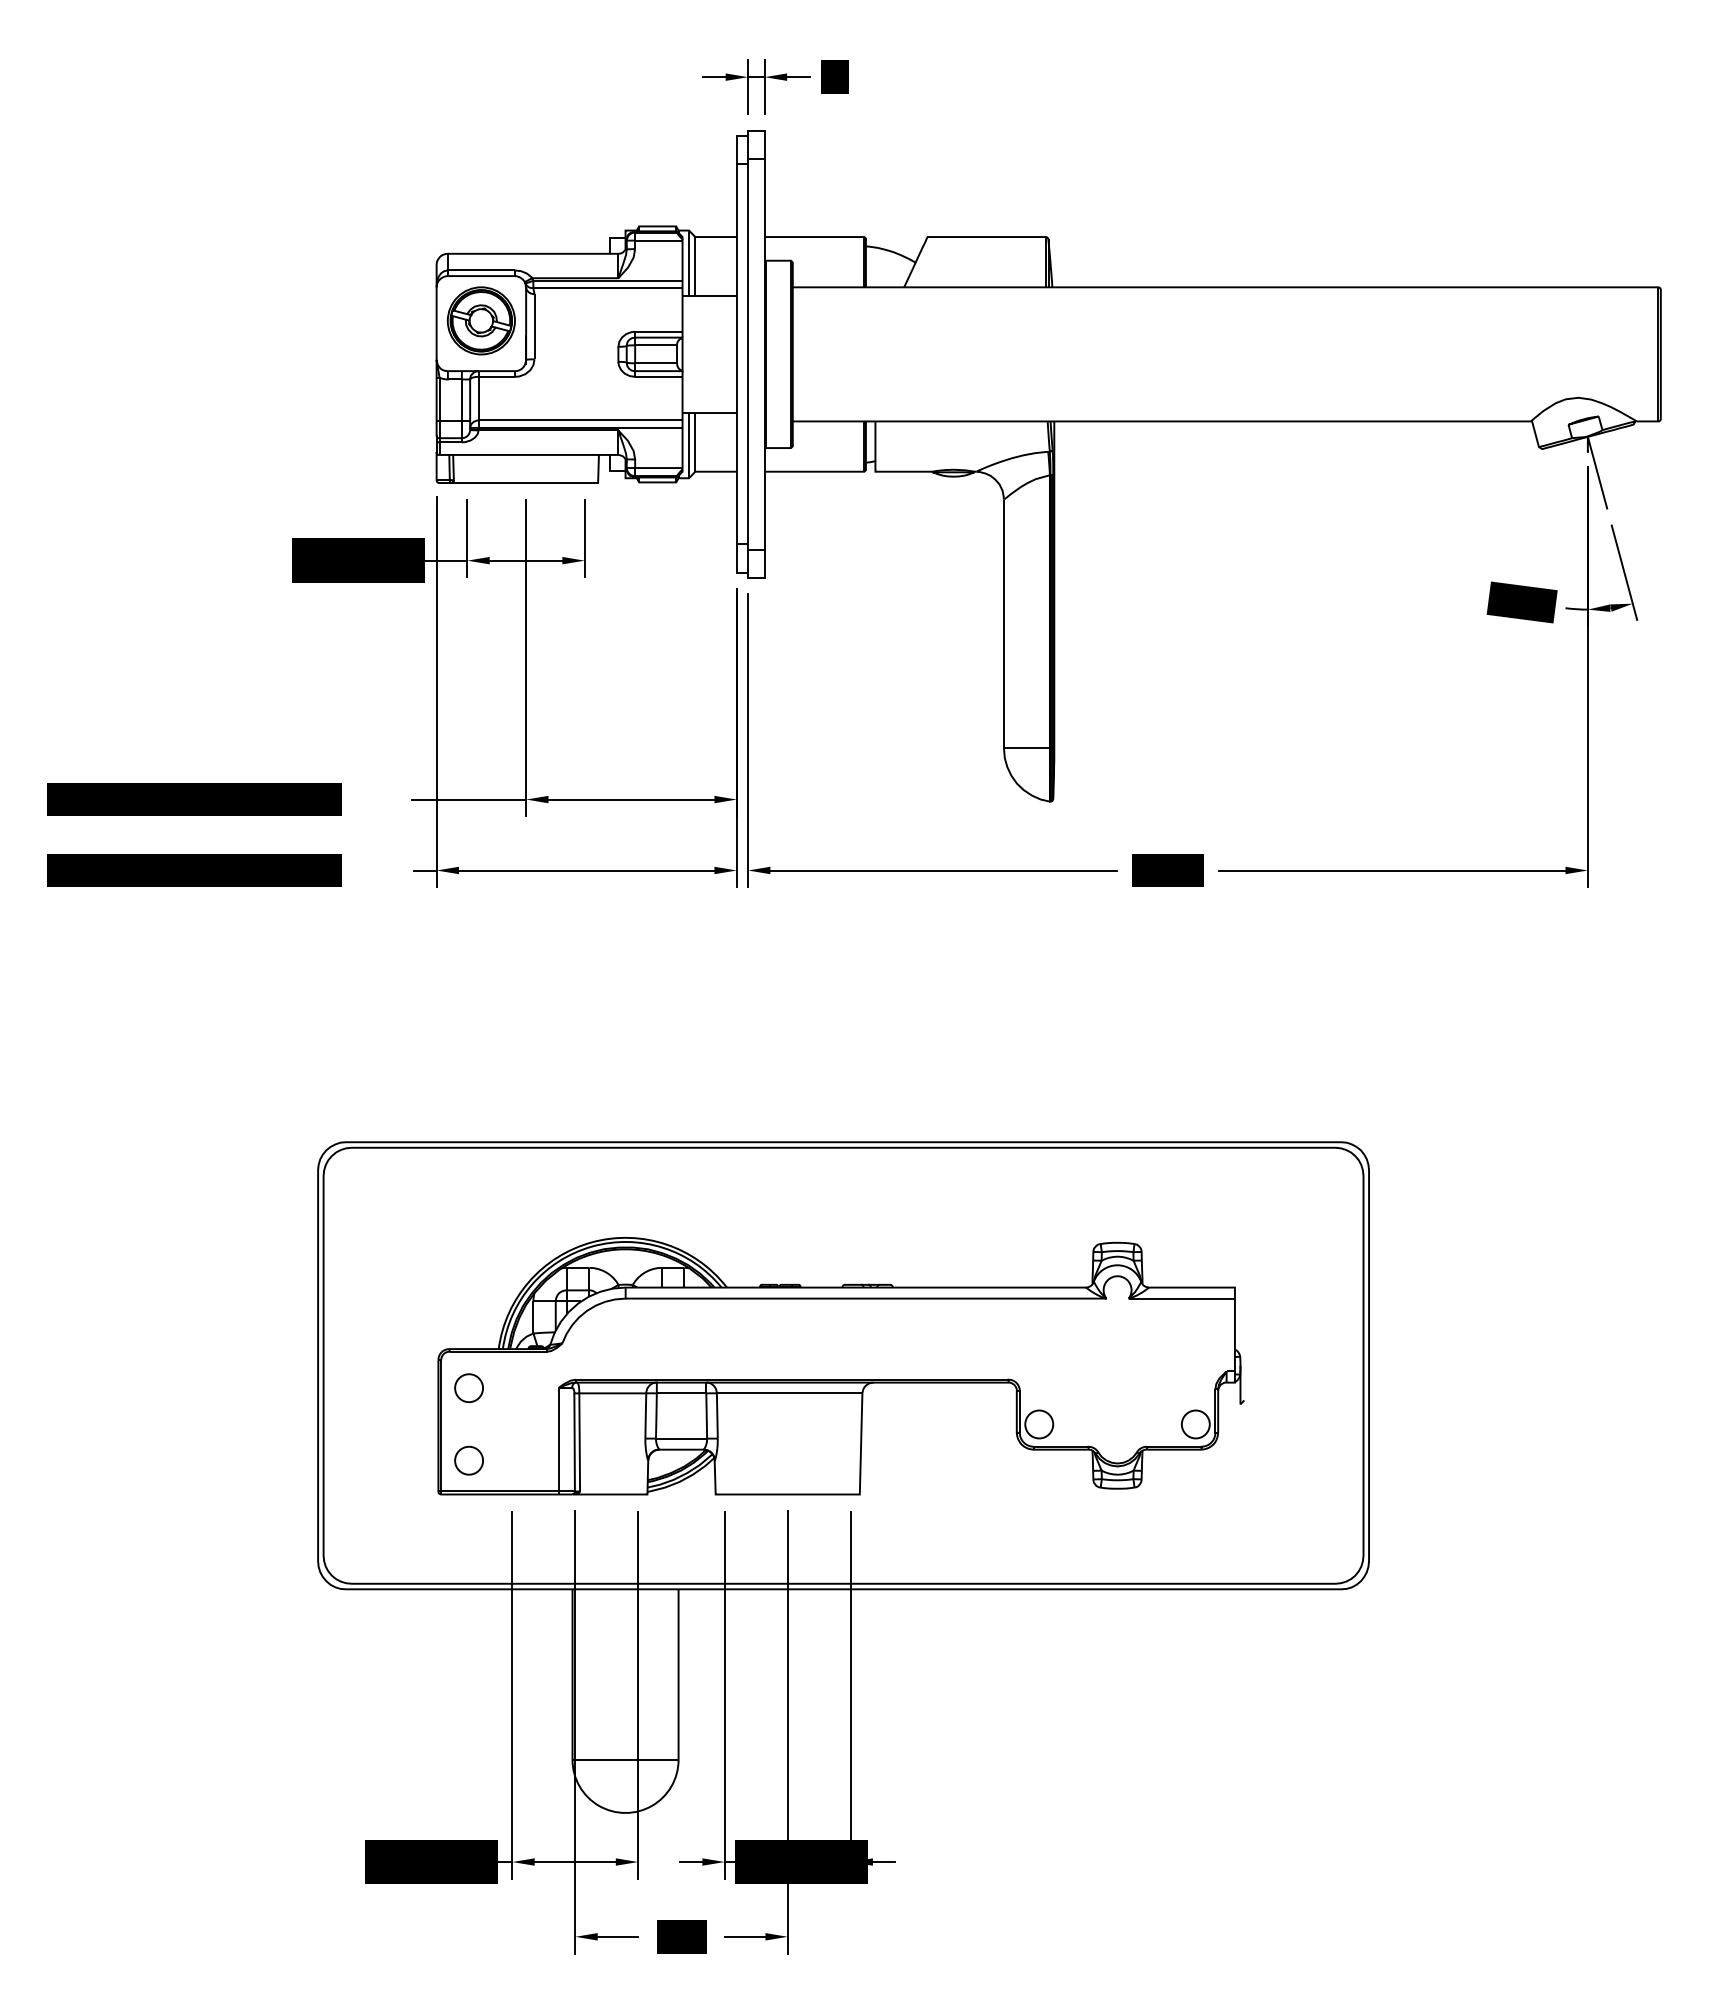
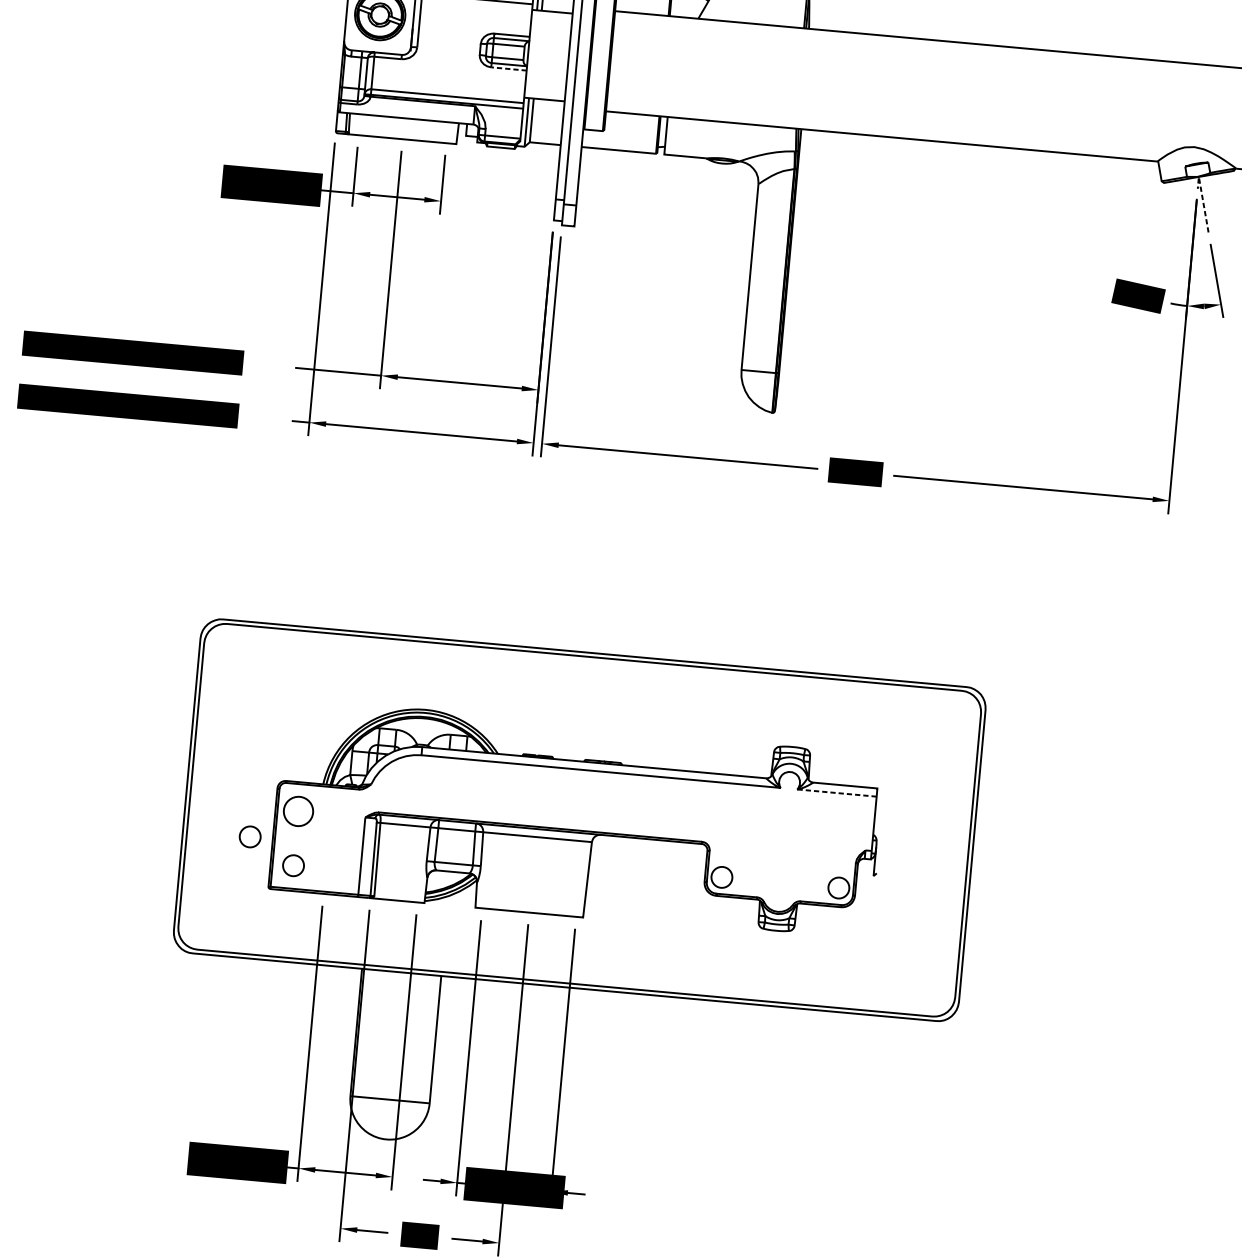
line: (658, 376) -> (508, 68), solid -> dashed
line: (1595, 463) -> (1202, 197), solid -> dashed
line: (1181, 1298) -> (836, 792), solid -> dashed
circle: (468, 1388) -> (298, 811), size x1.4
circle: (407, 1427) -> (249, 836), added

